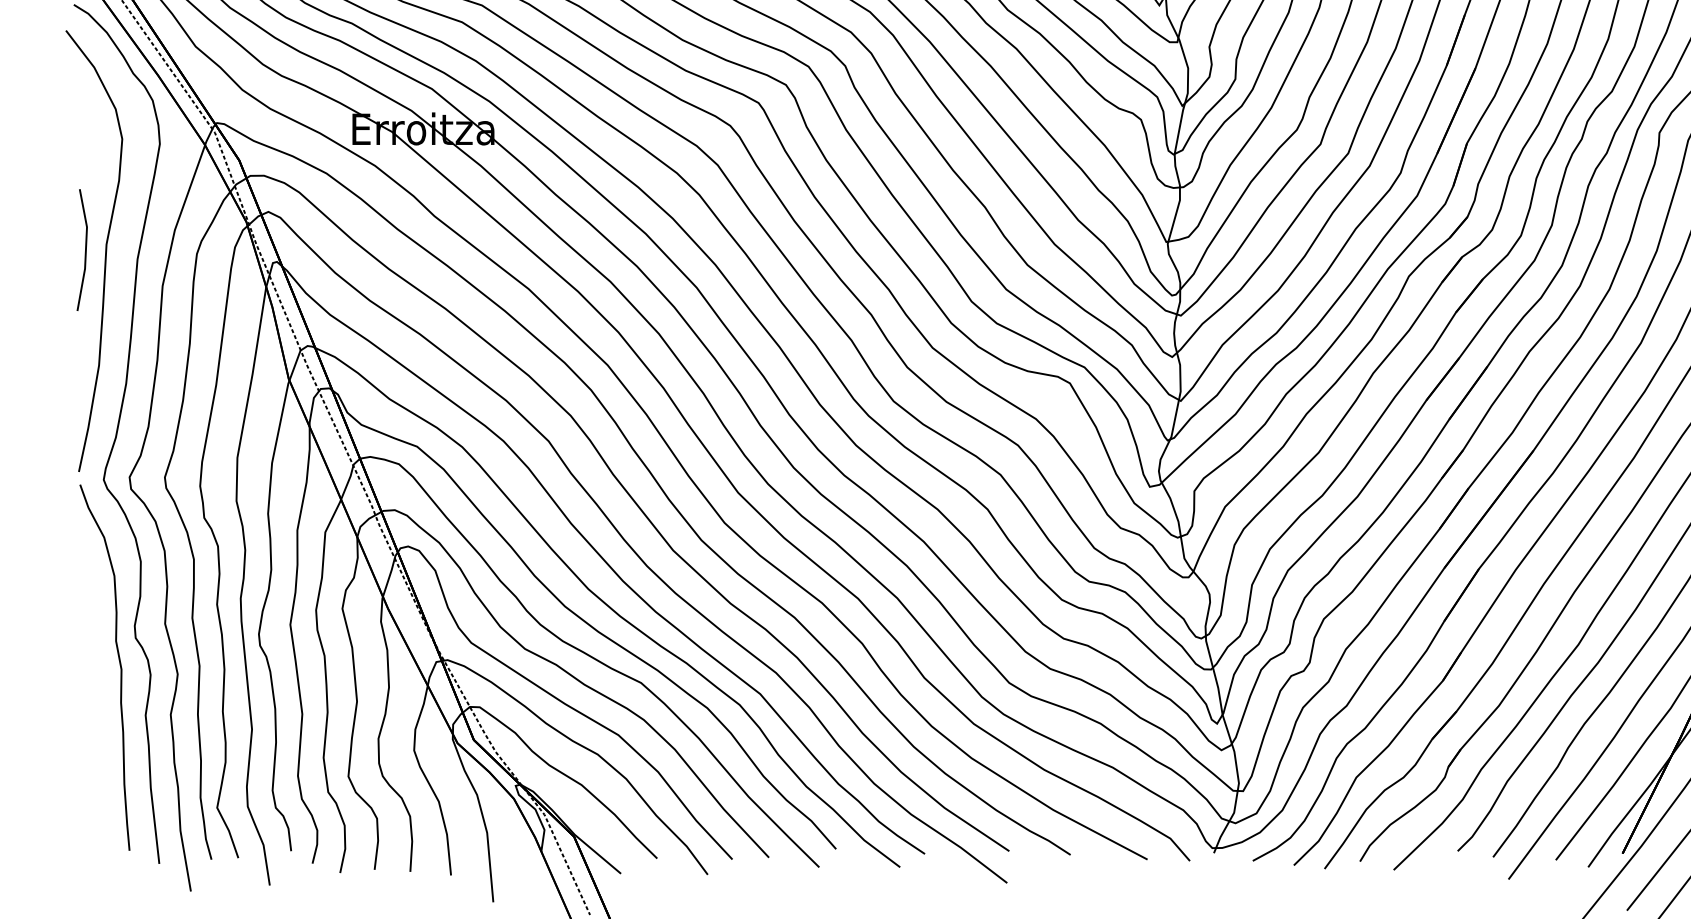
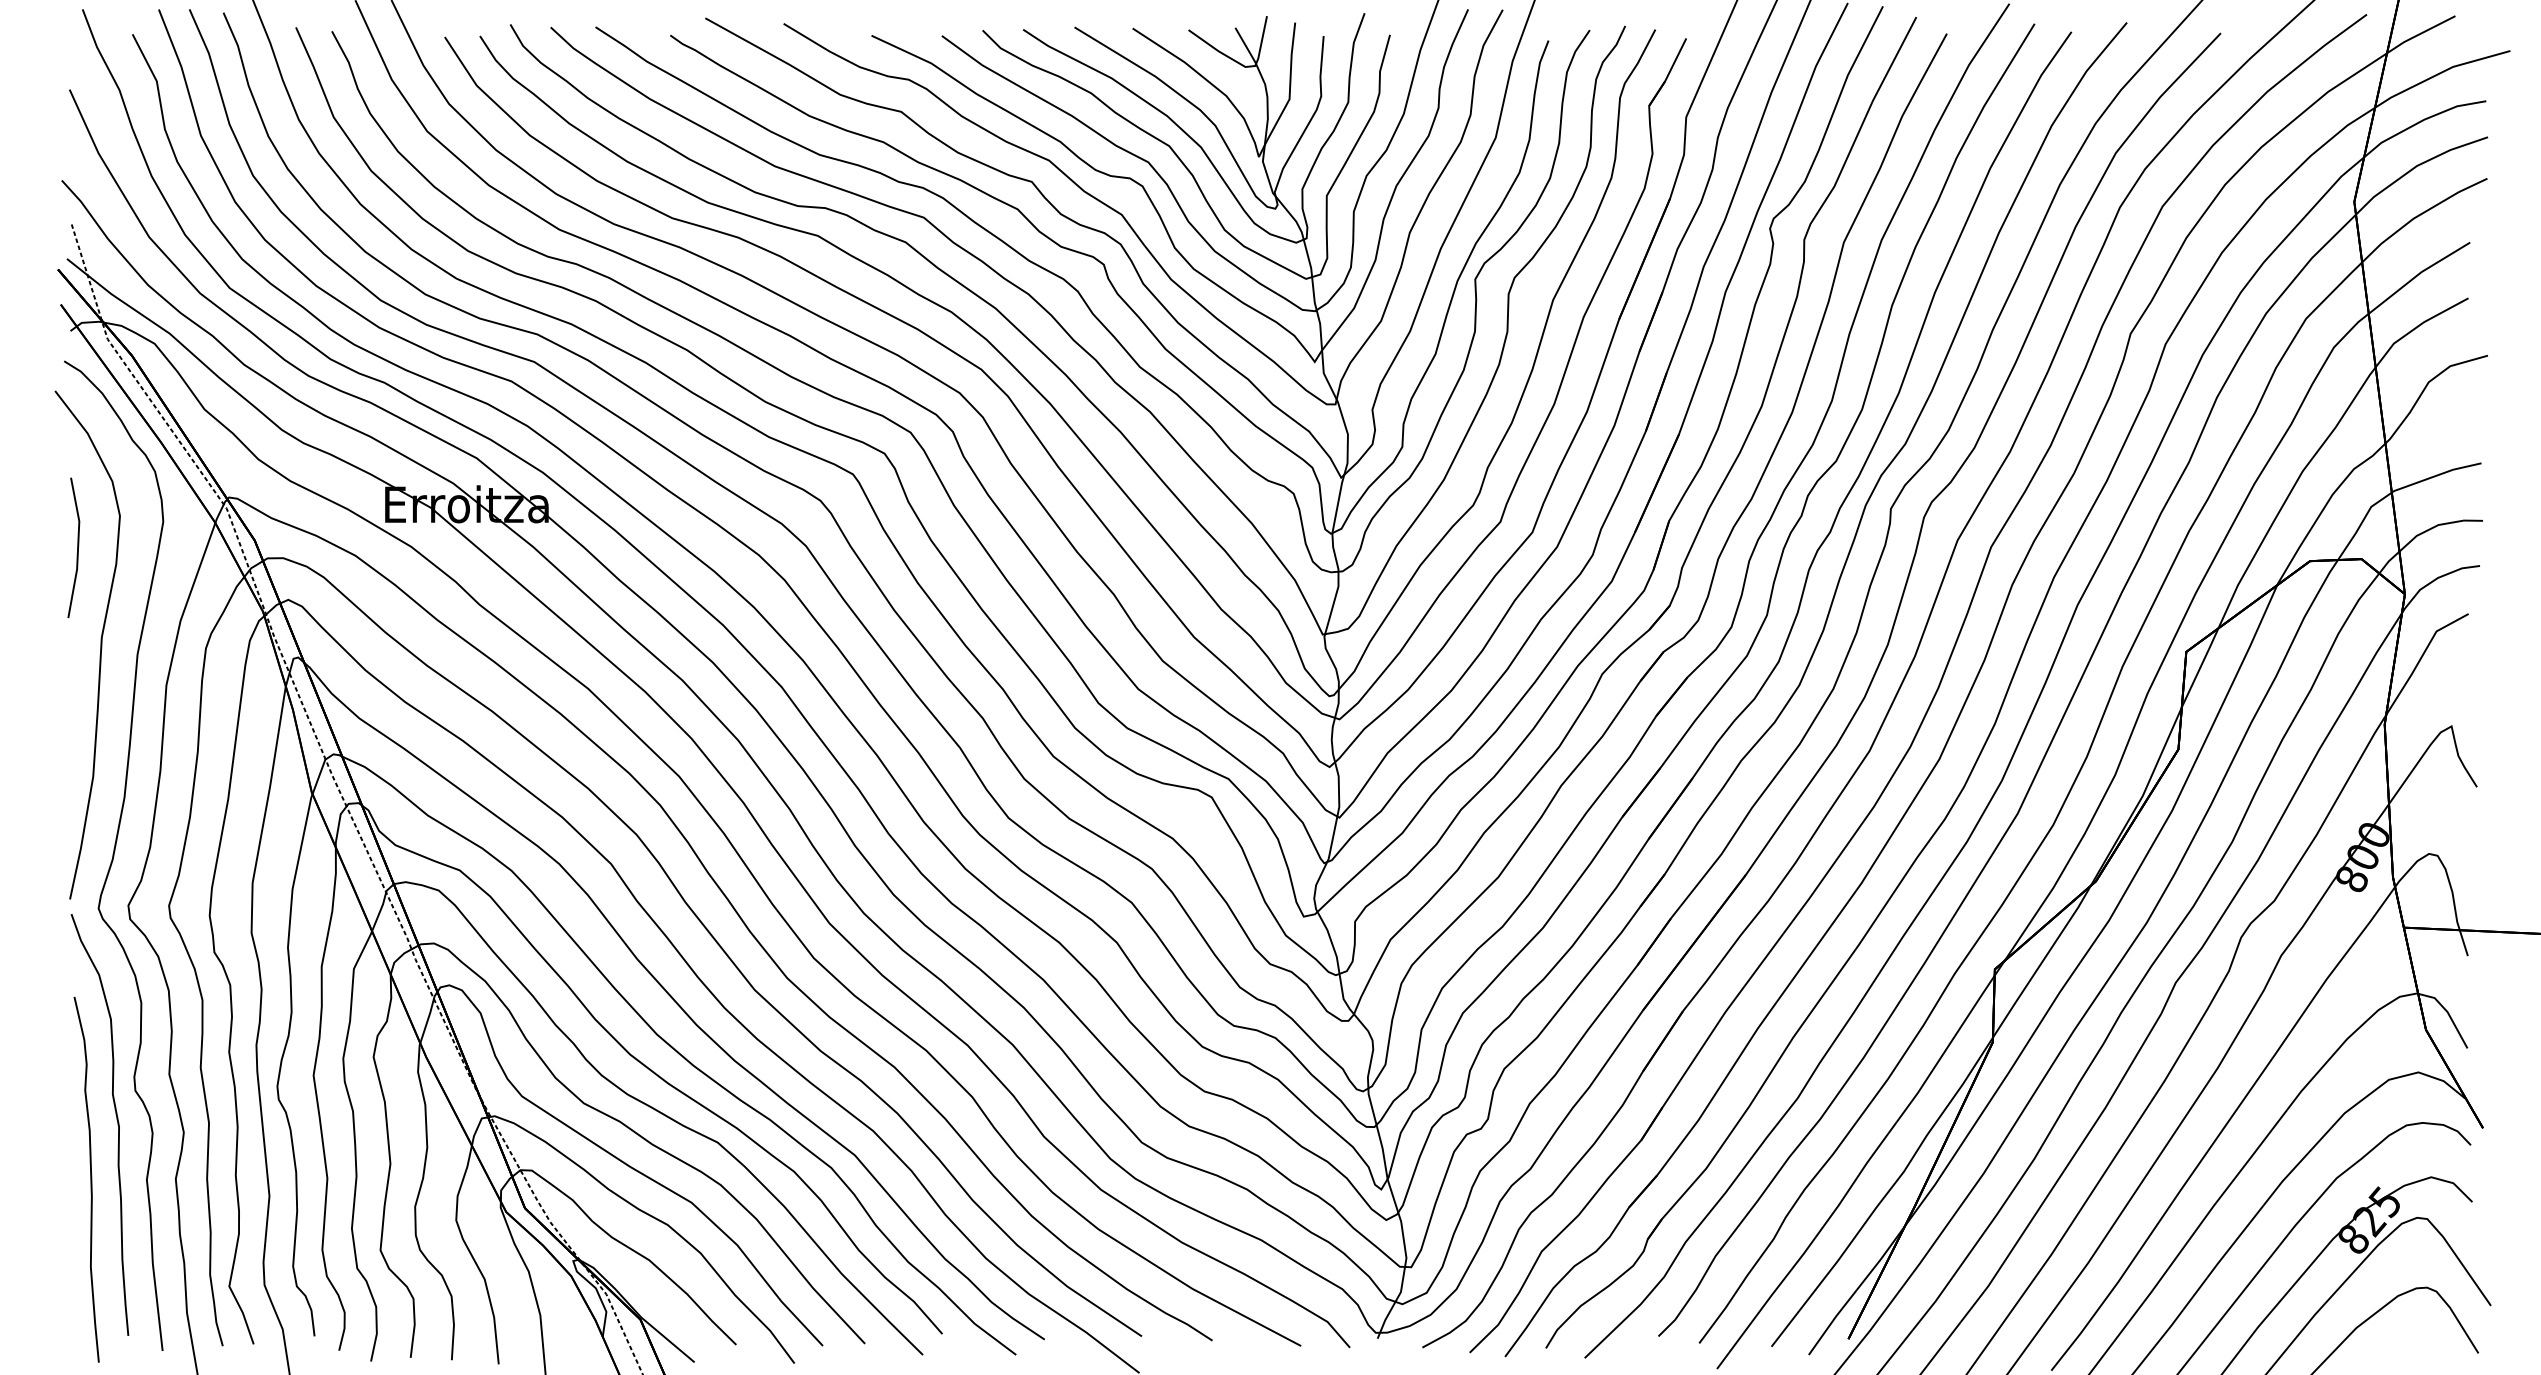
line: (85, 249) -> (77, 547), moved
curve: (96, 715) -> (90, 1179), added

